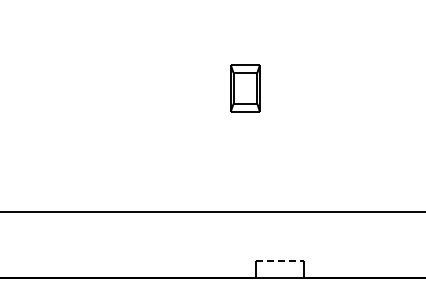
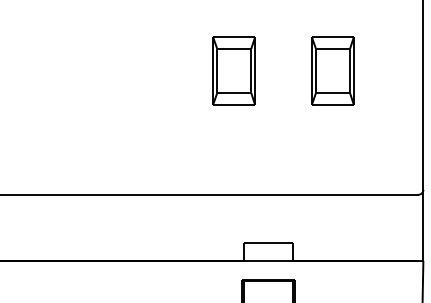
part: (244, 87) -> (233, 70), size x1.43
part: (343, 87) -> (332, 70), added
line: (280, 260) -> (269, 243), dashed -> solid

